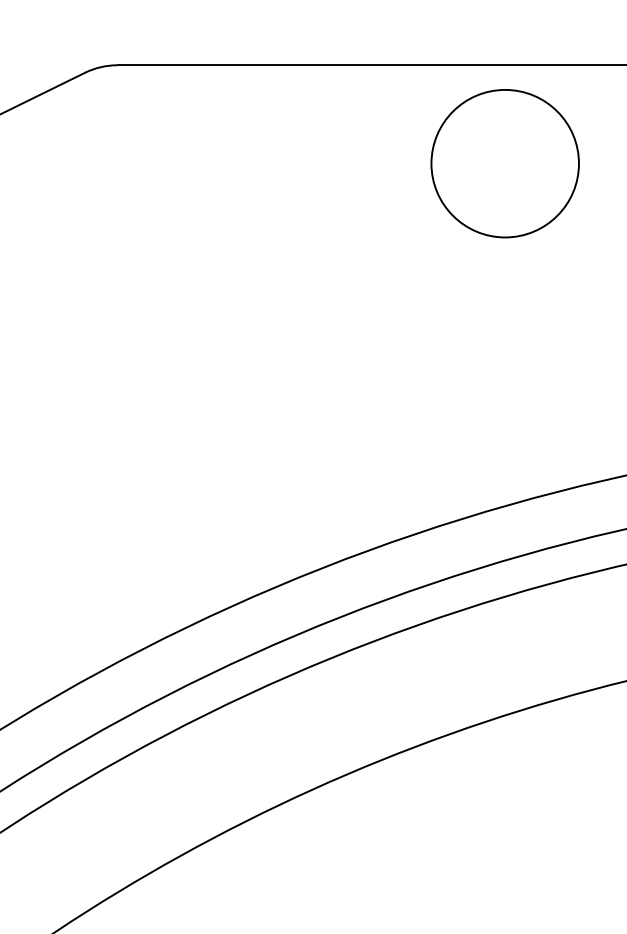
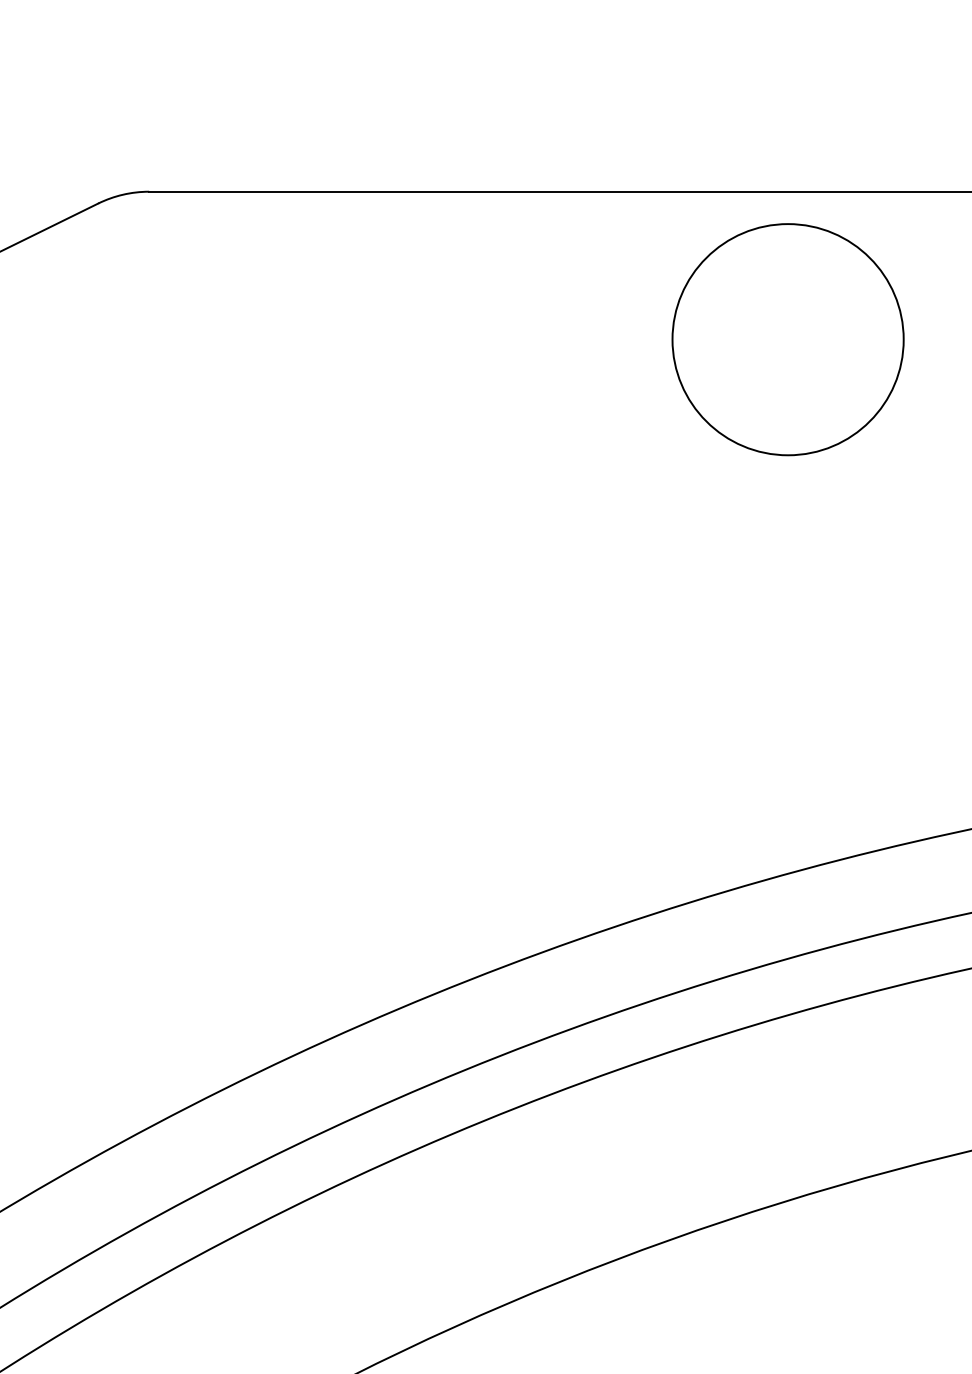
circle: (504, 163) -> (786, 339), moved

